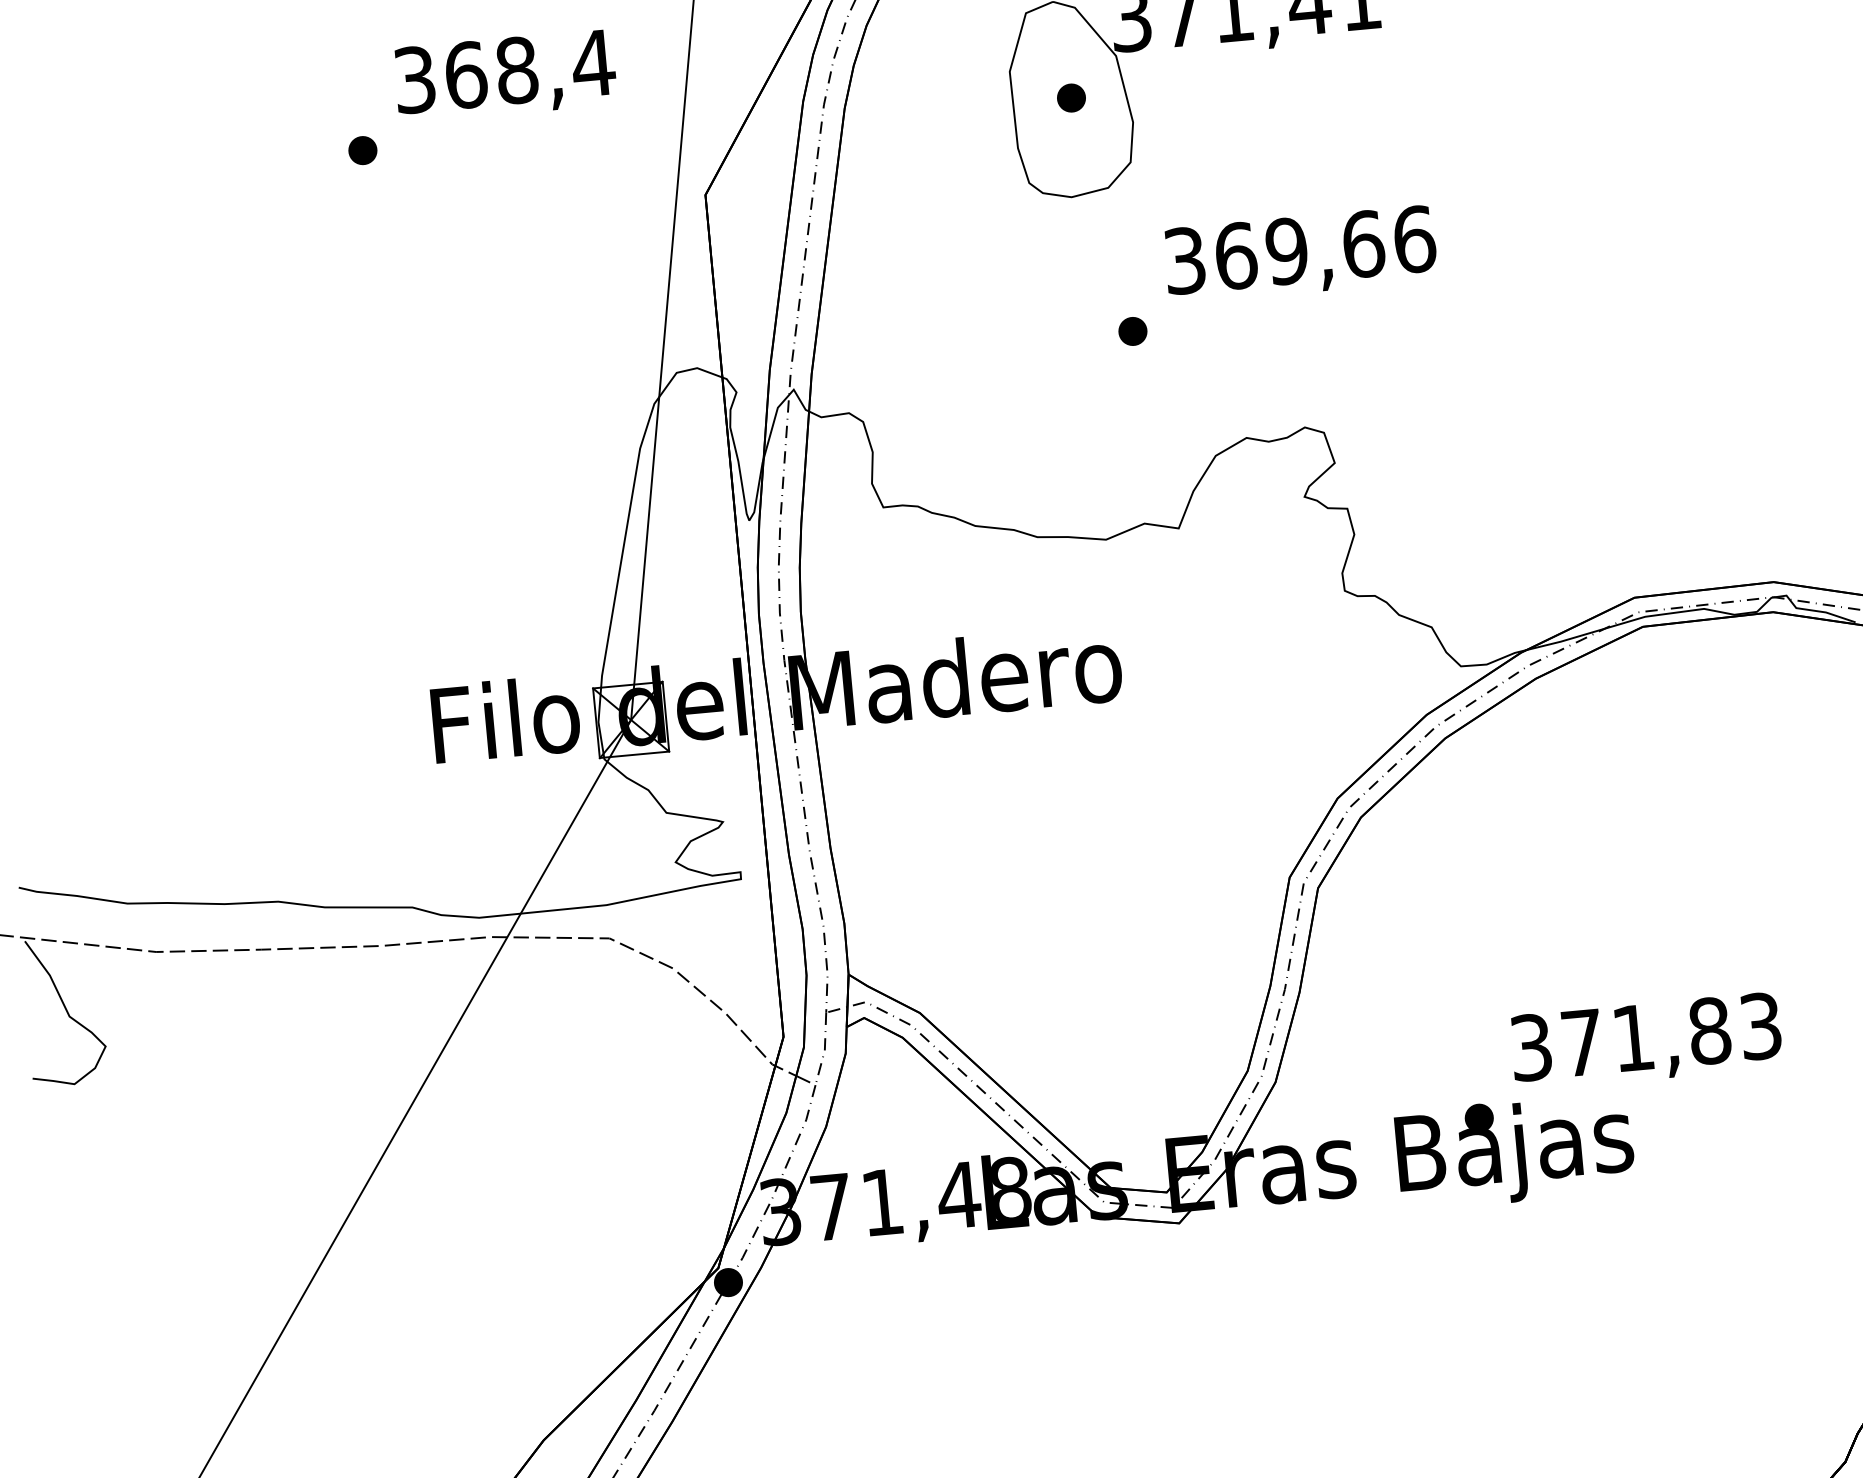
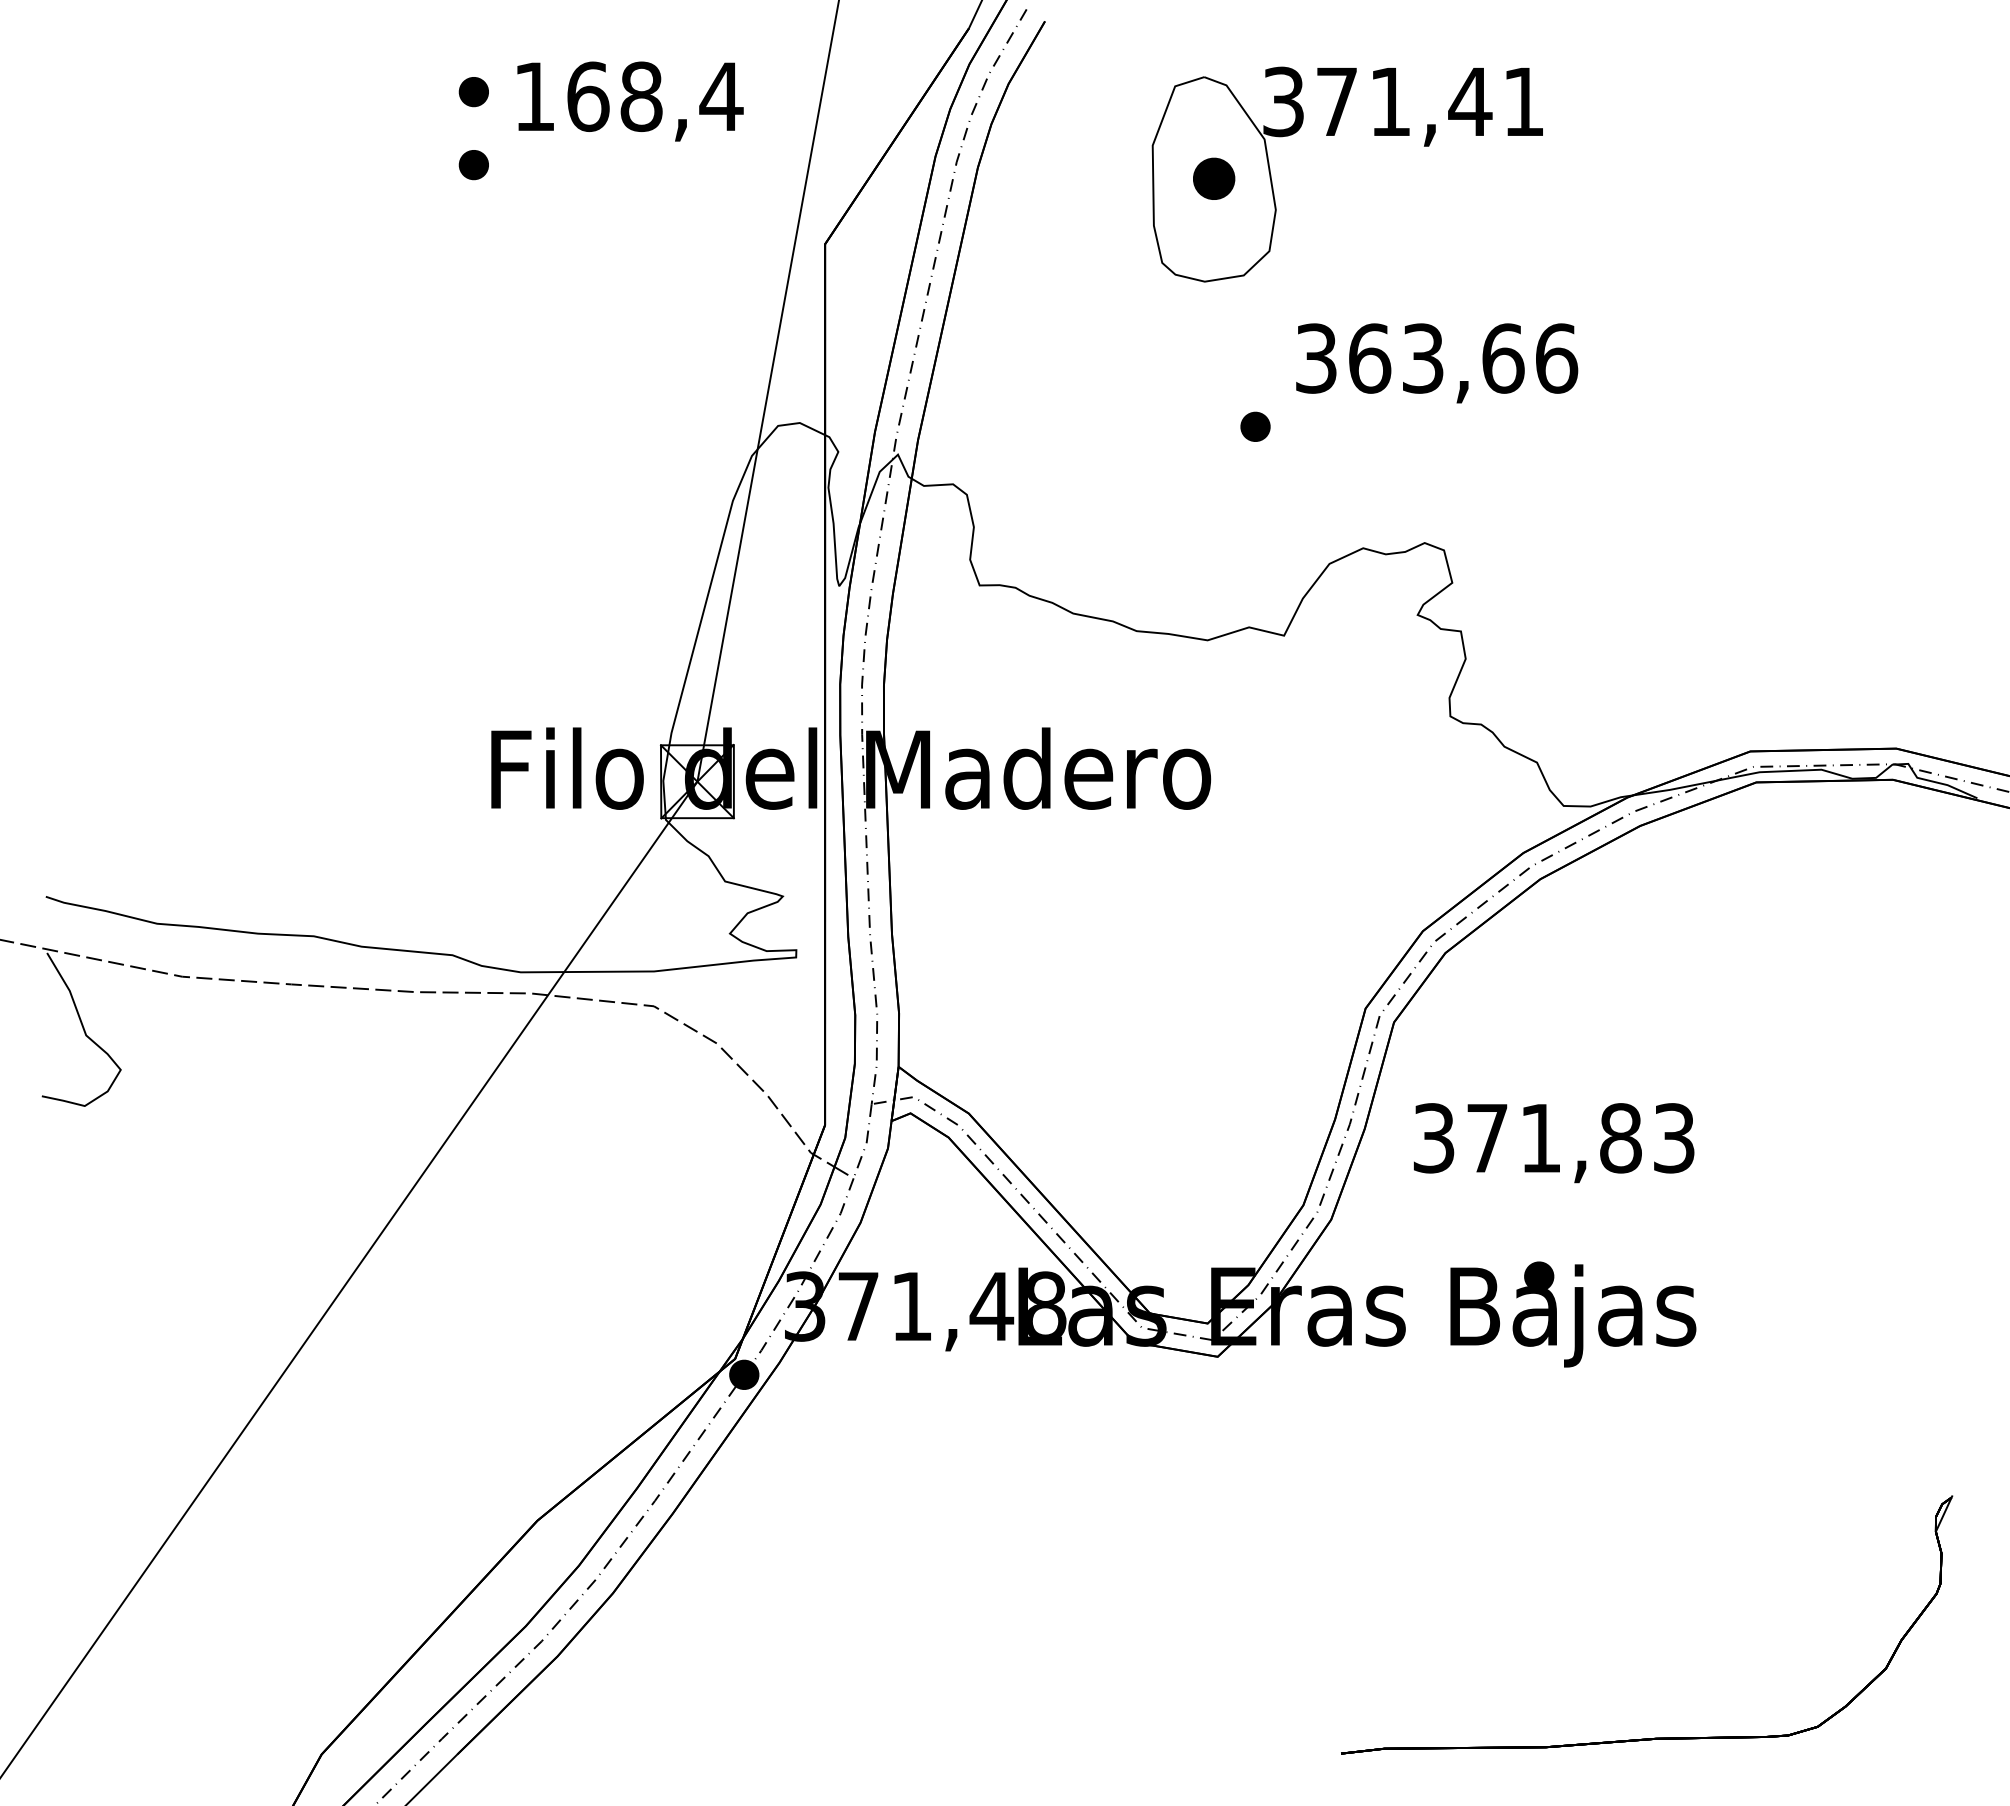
text: (414, 79) -> (534, 96), 368,4 -> 168,4
part: (356, 81) -> (473, 92), added
part: (1071, 97) -> (1214, 178), size x1.4
text: (1287, 251) -> (1423, 358), 369,66 -> 363,66
text: (1646, 1041) -> (1554, 1143), moved

